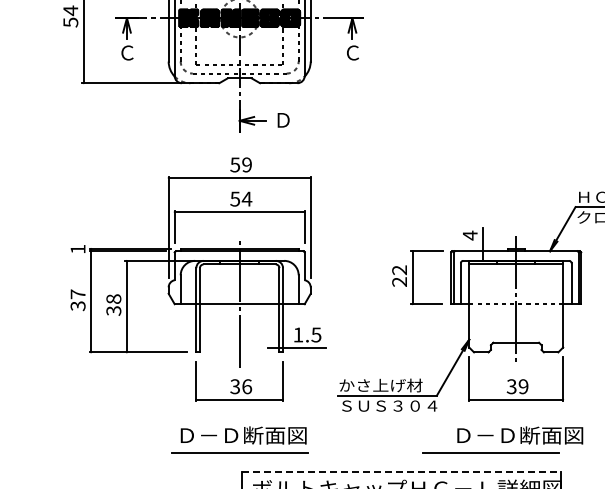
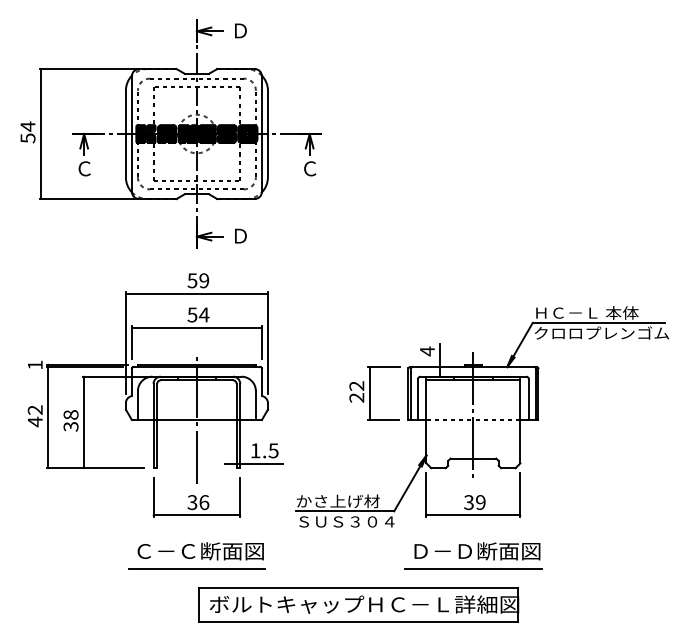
text: (77, 300) -> (34, 416), 37 -> 42
text: (209, 435) -> (166, 551), Ｄ－Ｄ断面図 -> Ｃ－Ｃ断面図
line: (491, 452) -> (473, 568), moved
line: (401, 471) -> (358, 587), dashed -> solid

